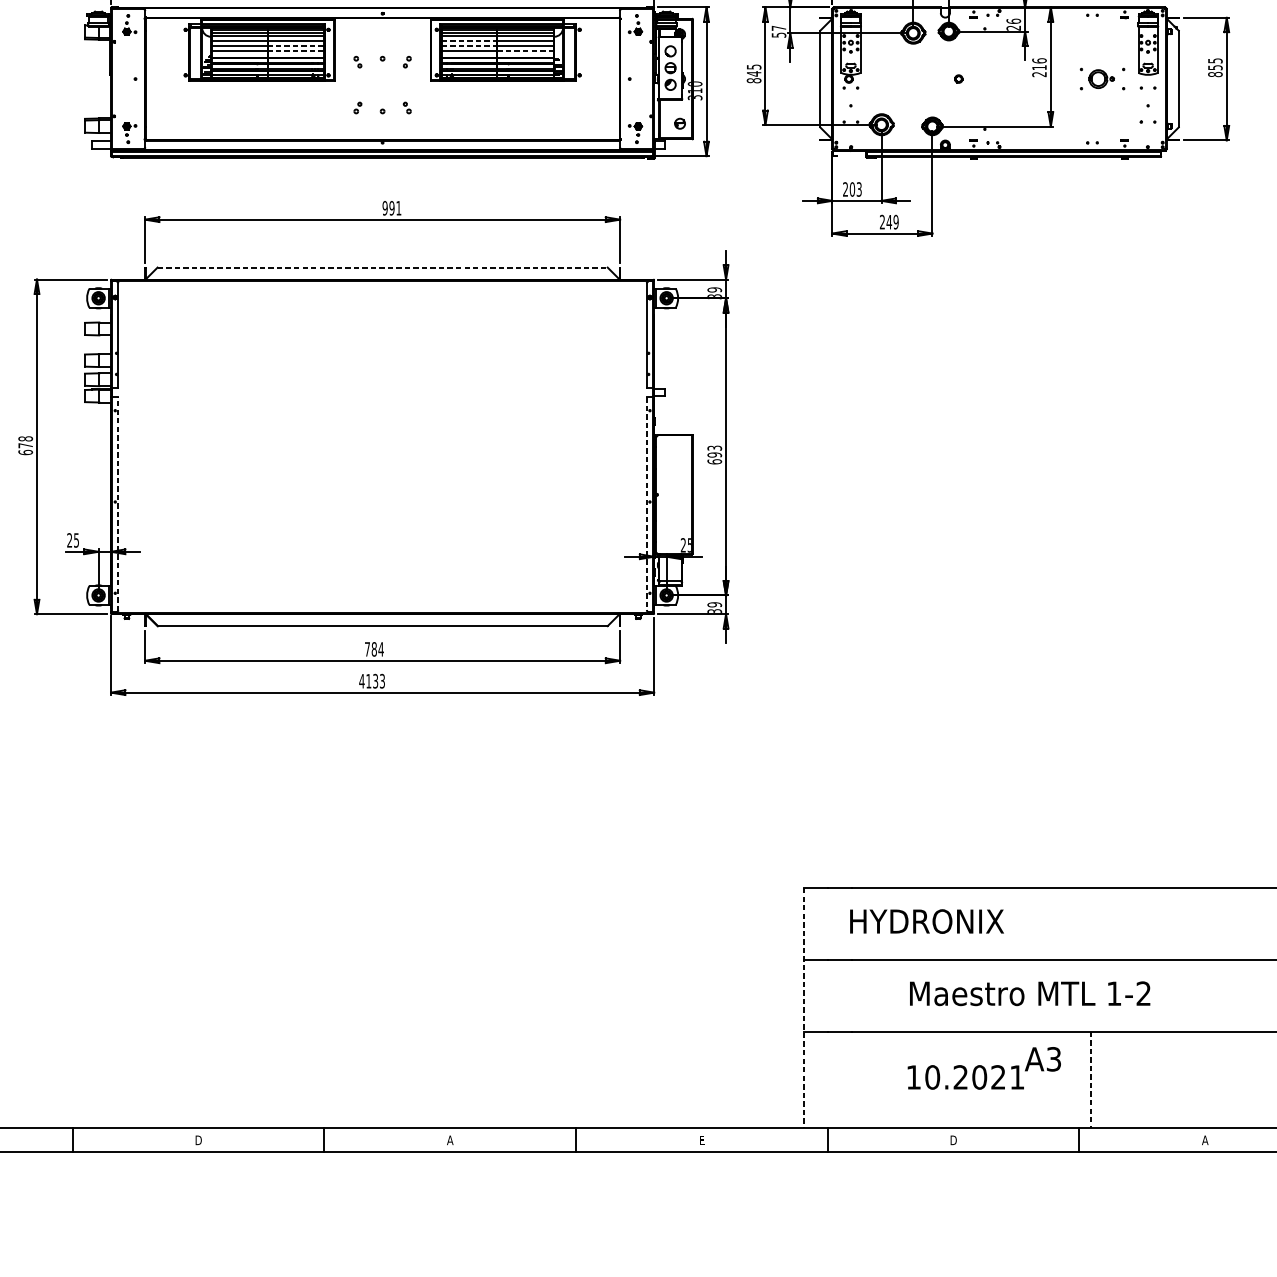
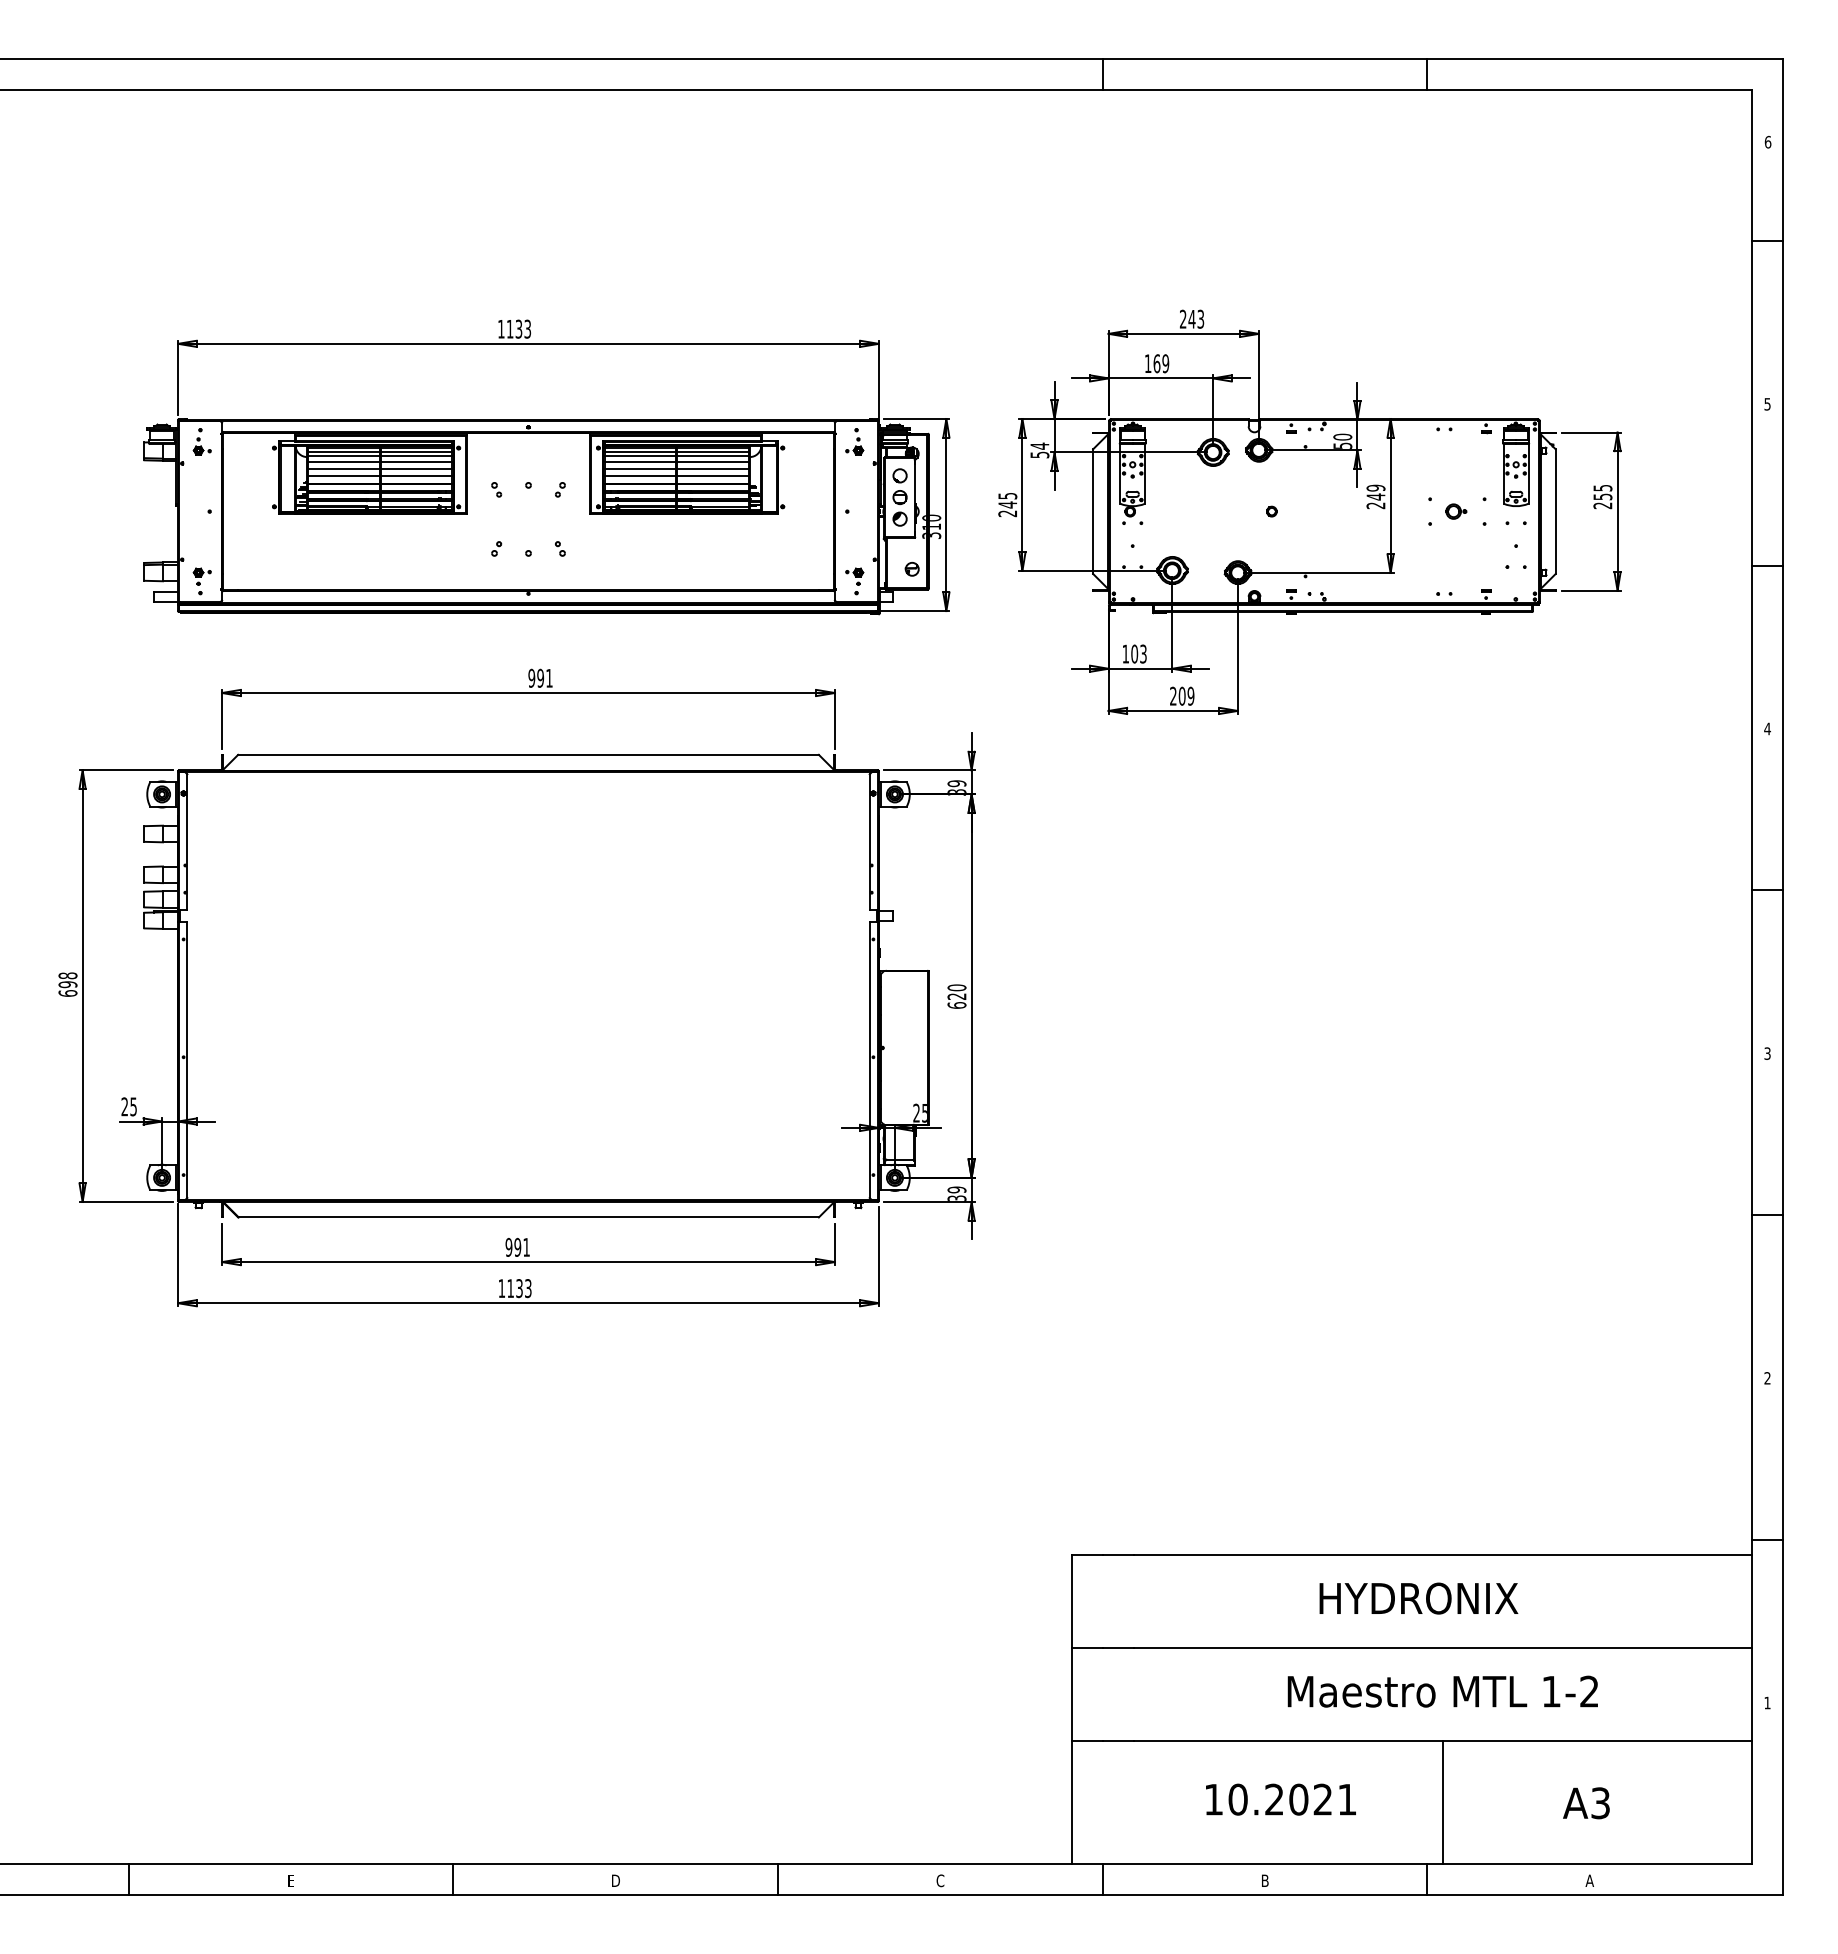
text: (1013, 23) -> (1342, 440), 26 -> 50
text: (778, 27) -> (1039, 445), 57 -> 54
line: (469, 40) -> (640, 461), dashed -> solid
line: (295, 45) -> (416, 468), dashed -> solid
line: (469, 45) -> (640, 468), dashed -> solid
line: (295, 51) -> (416, 476), dashed -> solid
line: (526, 51) -> (713, 476), dashed -> solid
text: (1039, 64) -> (1375, 492), 216 -> 249
text: (1215, 74) -> (1602, 505), 855 -> 255
part: (1101, 78) -> (1456, 511), size x0.62
text: (753, 80) -> (1007, 513), 845 -> 245
text: (845, 189) -> (1125, 653), 203 -> 103
text: (888, 221) -> (1181, 695), 249 -> 209
line: (383, 267) -> (529, 754), dashed -> solid
text: (25, 445) -> (67, 984), 678 -> 698
text: (714, 451) -> (956, 992), 693 -> 620
line: (118, 504) -> (187, 1060), dashed -> solid
line: (646, 504) -> (869, 1060), dashed -> solid
text: (374, 648) -> (517, 1246), 784 -> 991
text: (361, 681) -> (501, 1288), 4133 -> 1133
text: (926, 921) -> (1418, 1598), moved
text: (1029, 993) -> (1442, 1691), moved
line: (803, 1007) -> (1071, 1709), dashed -> solid
text: (1042, 1059) -> (1586, 1803), moved
line: (1091, 1079) -> (1442, 1802), dashed -> solid
text: (198, 1140) -> (291, 1880), D -> E
text: (450, 1140) -> (615, 1880), A -> D
text: (701, 1140) -> (940, 1880), E -> C
text: (953, 1140) -> (1265, 1880), D -> B

